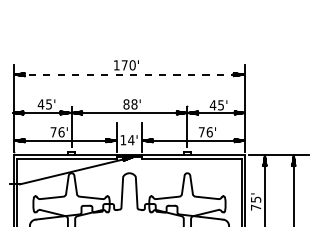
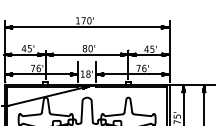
line: (129, 74) -> (87, 27), dashed -> solid
text: (134, 104) -> (90, 48), 88' -> 80'
text: (131, 140) -> (88, 74), 14' -> 18'

